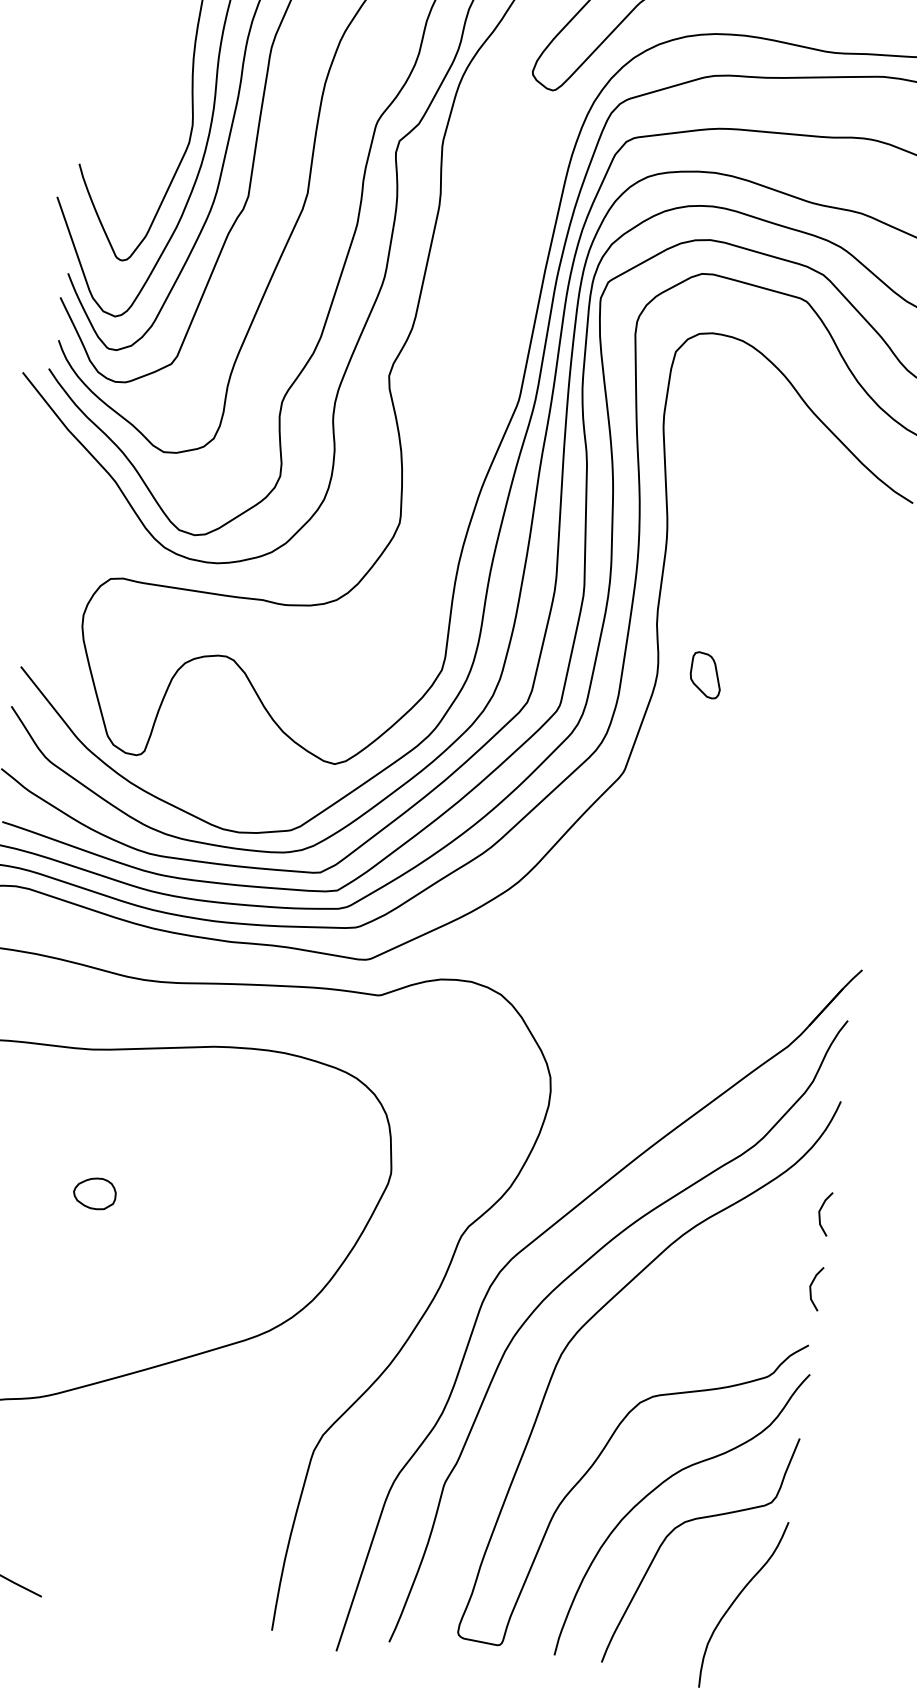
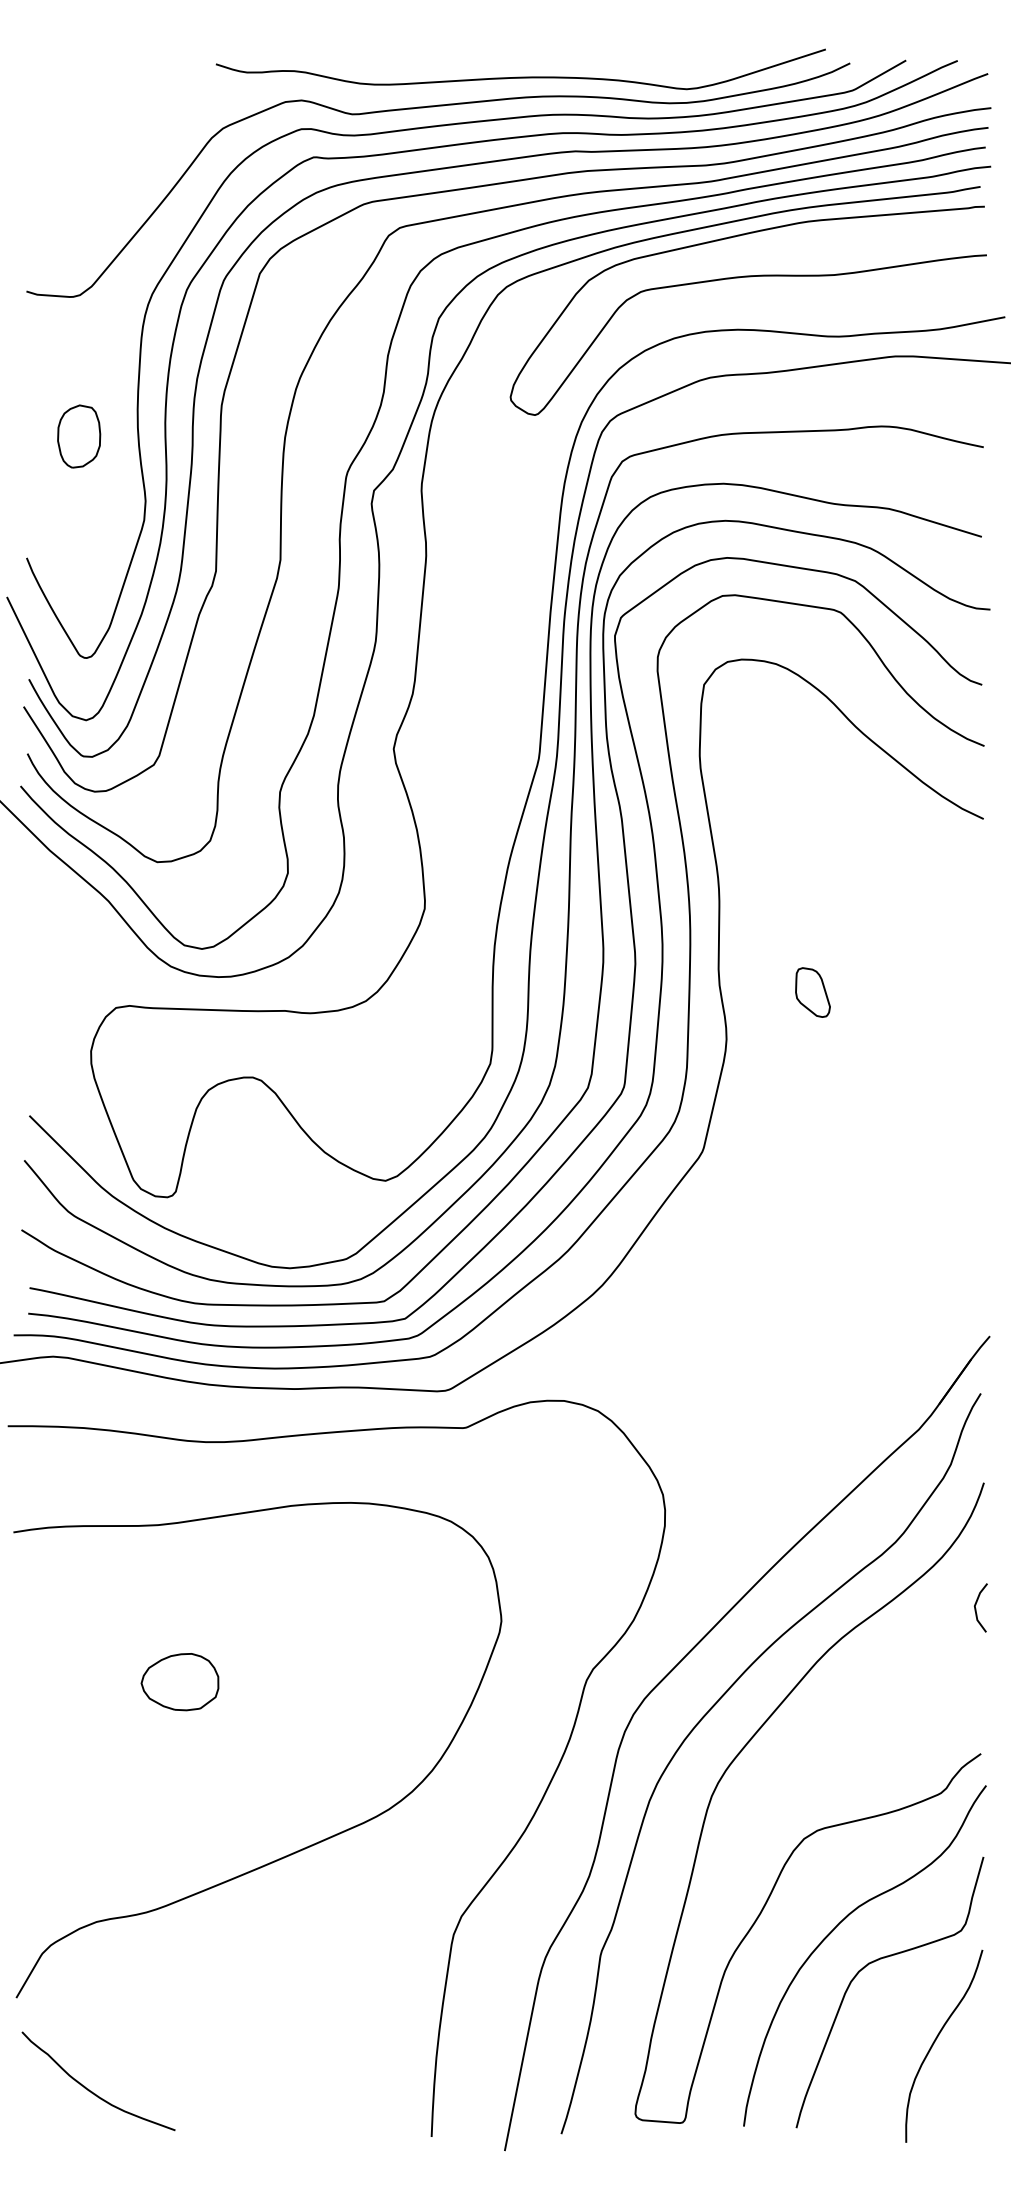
part: (140, 60) -> (79, 436), added
part: (705, 675) -> (812, 992), moved
part: (94, 1193) -> (179, 1682), size x1.67
line: (811, 1288) -> (976, 1691), removed

